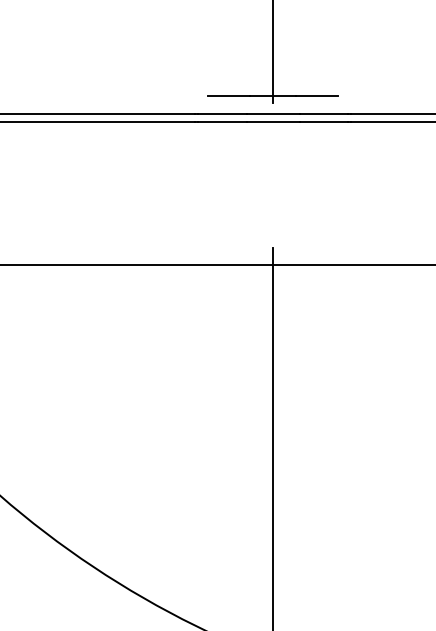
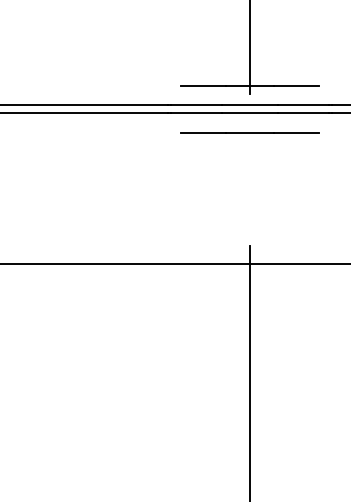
line: (272, 139) -> (249, 131), added

